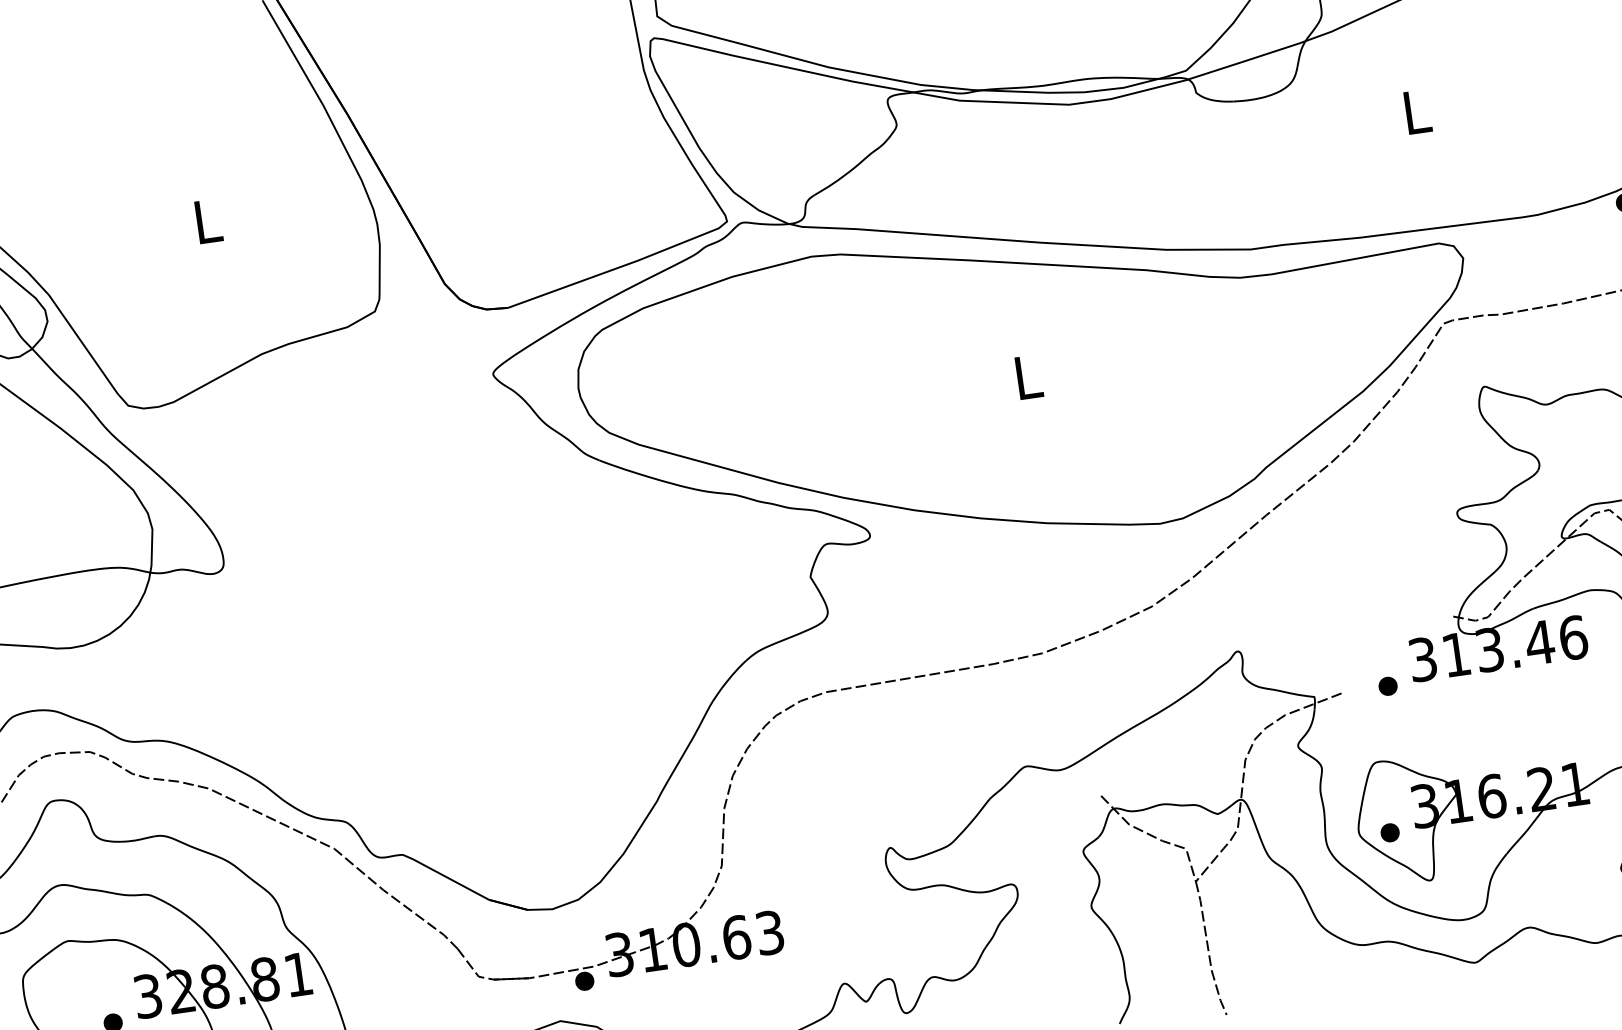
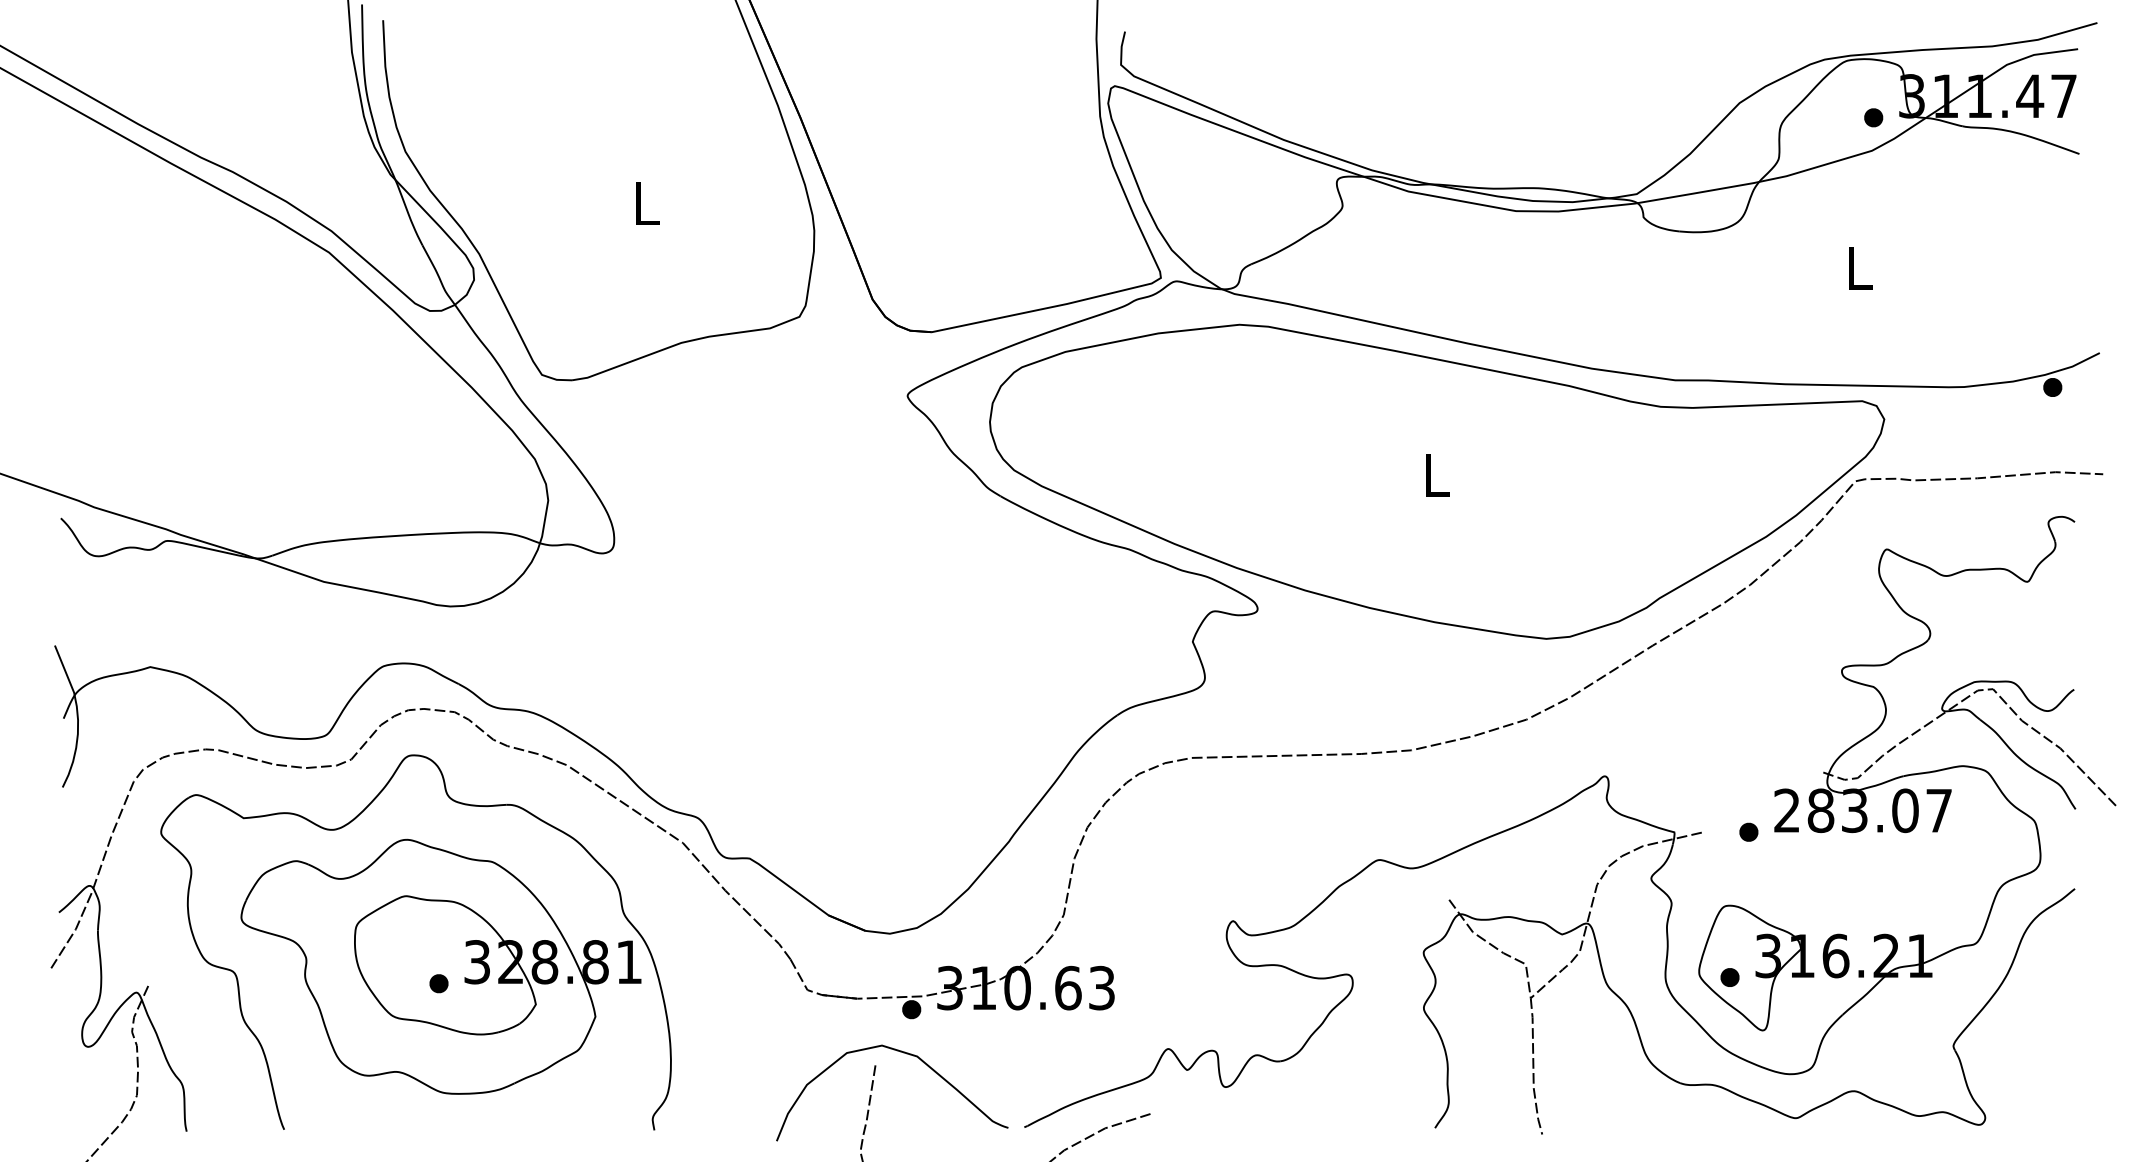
text: (1498, 648) -> (1863, 810), 313.46 -> 283.07

